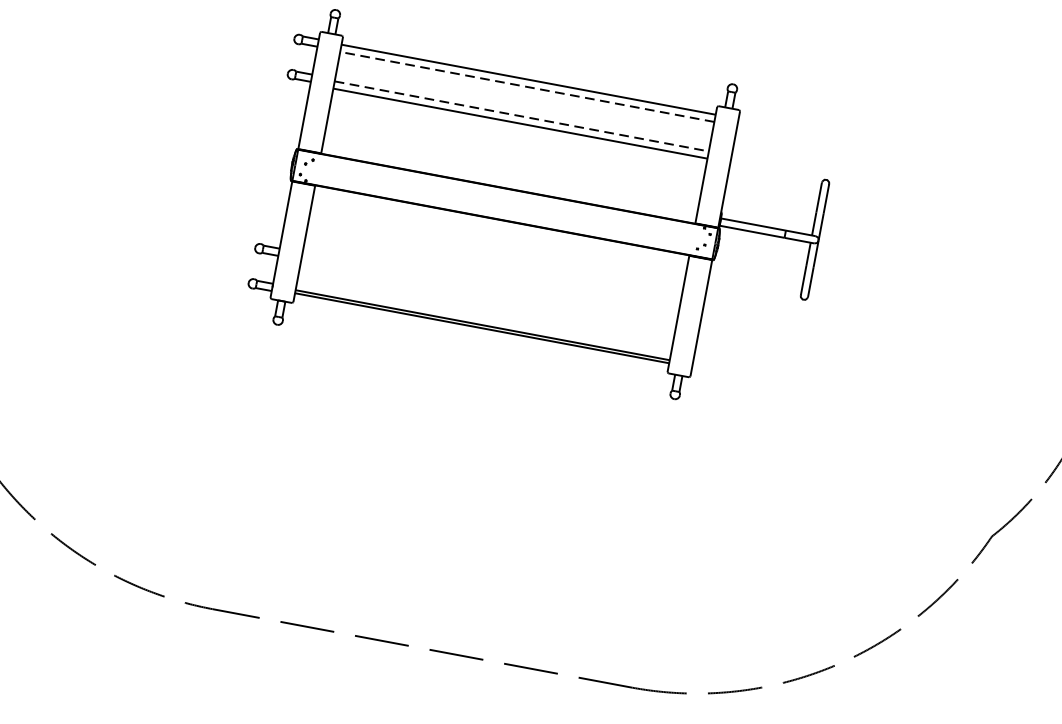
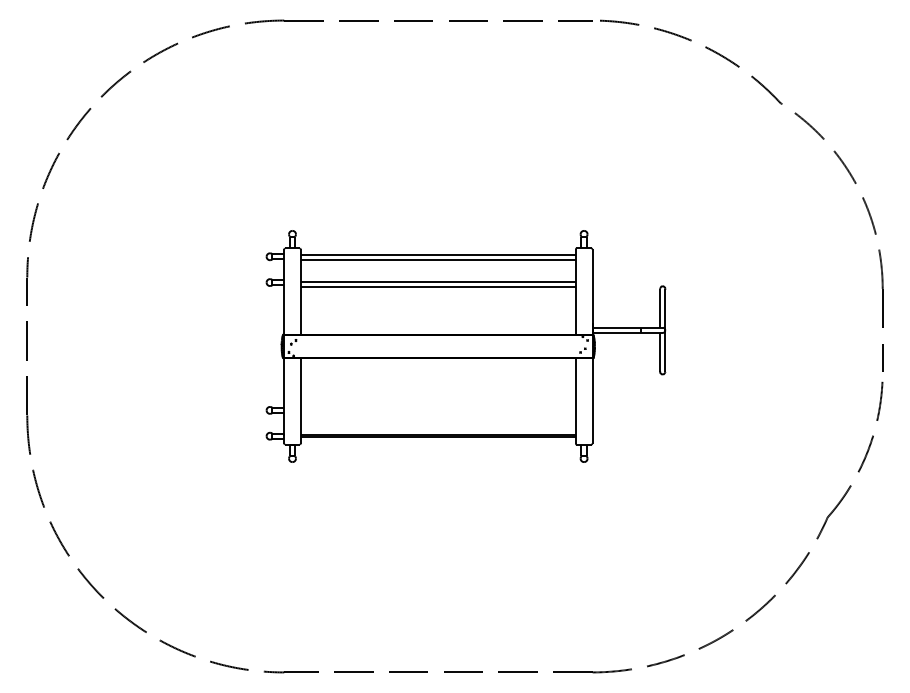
line: (526, 87) -> (437, 260), dashed -> solid
line: (522, 116) -> (438, 281), dashed -> solid

